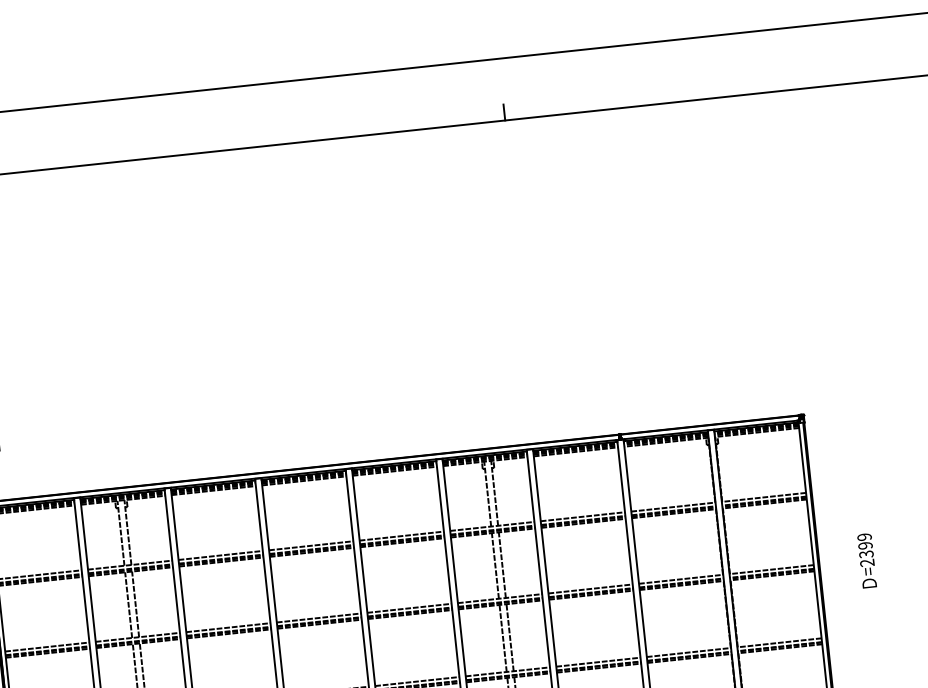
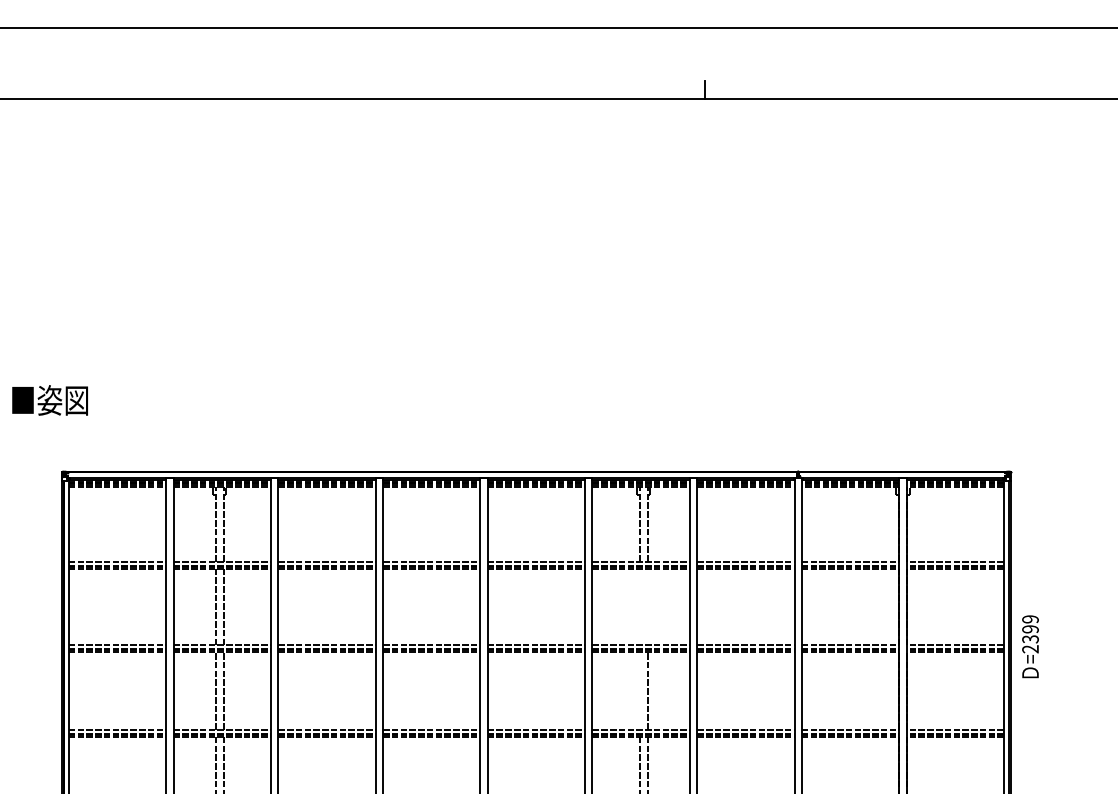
text: (867, 560) -> (1030, 646), moved
line: (502, 565) -> (647, 607), removed
line: (495, 566) -> (639, 607), removed
line: (502, 637) -> (639, 690), removed

